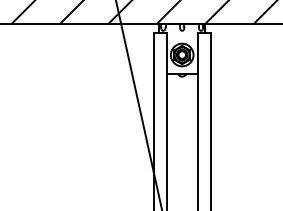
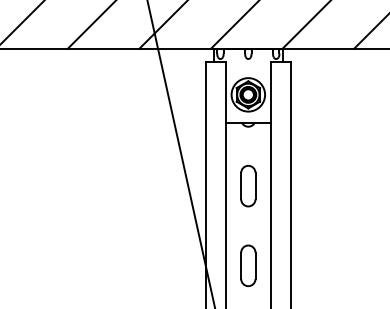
part: (181, 116) -> (247, 185), added
part: (181, 170) -> (247, 265), added

